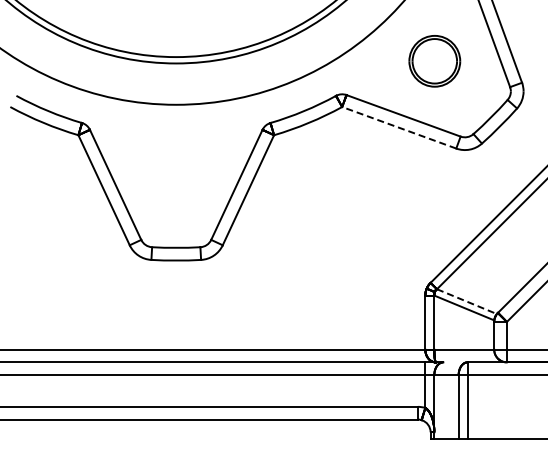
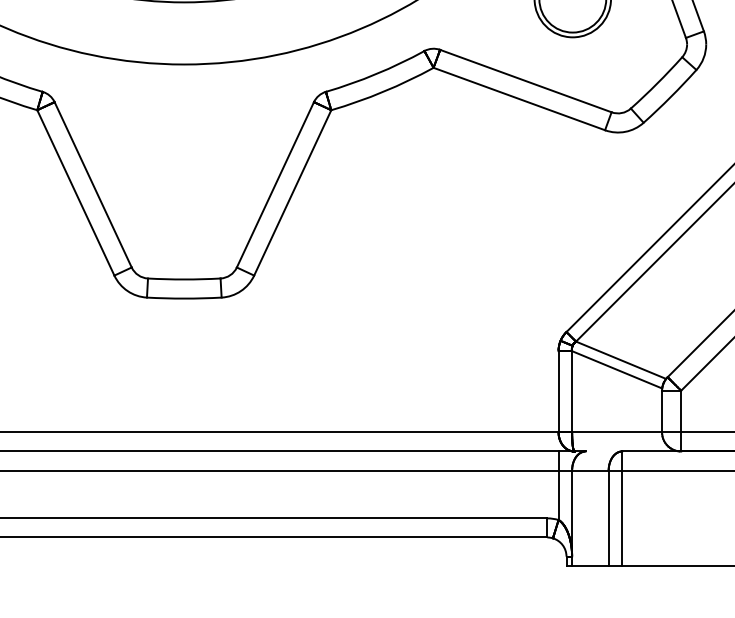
line: (399, 127) -> (519, 98), dashed -> solid
line: (467, 301) -> (621, 360), dashed -> solid

